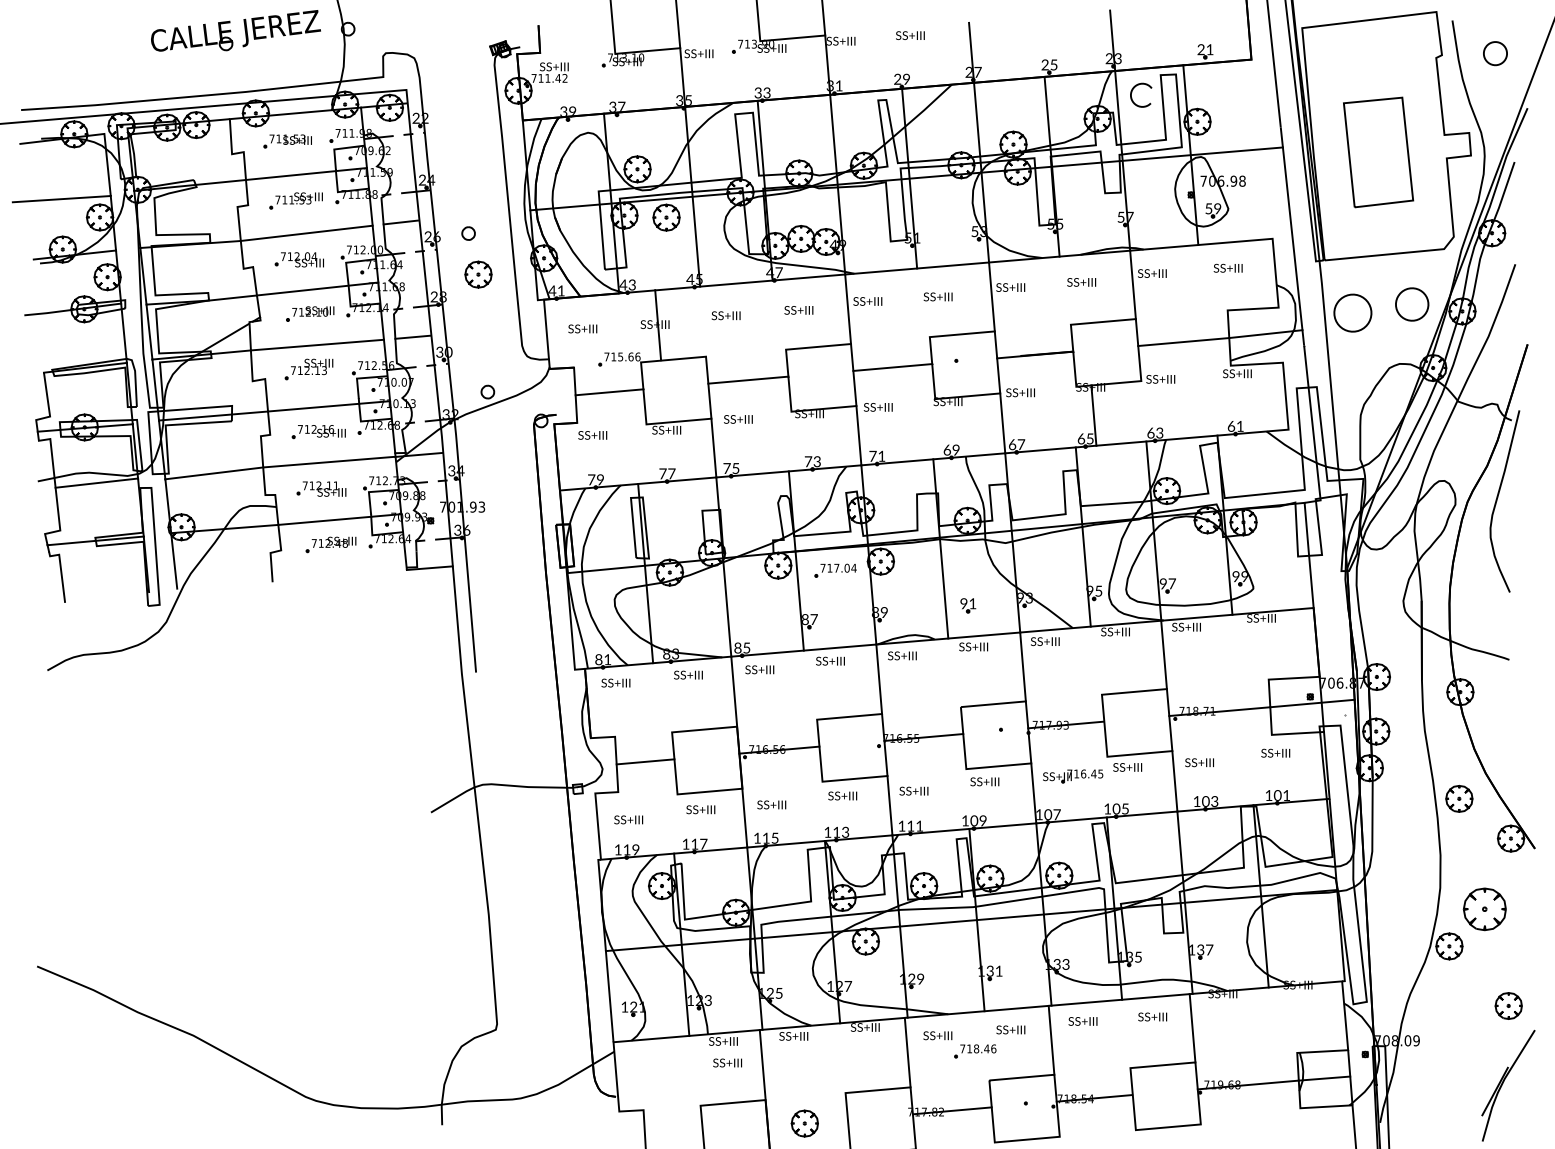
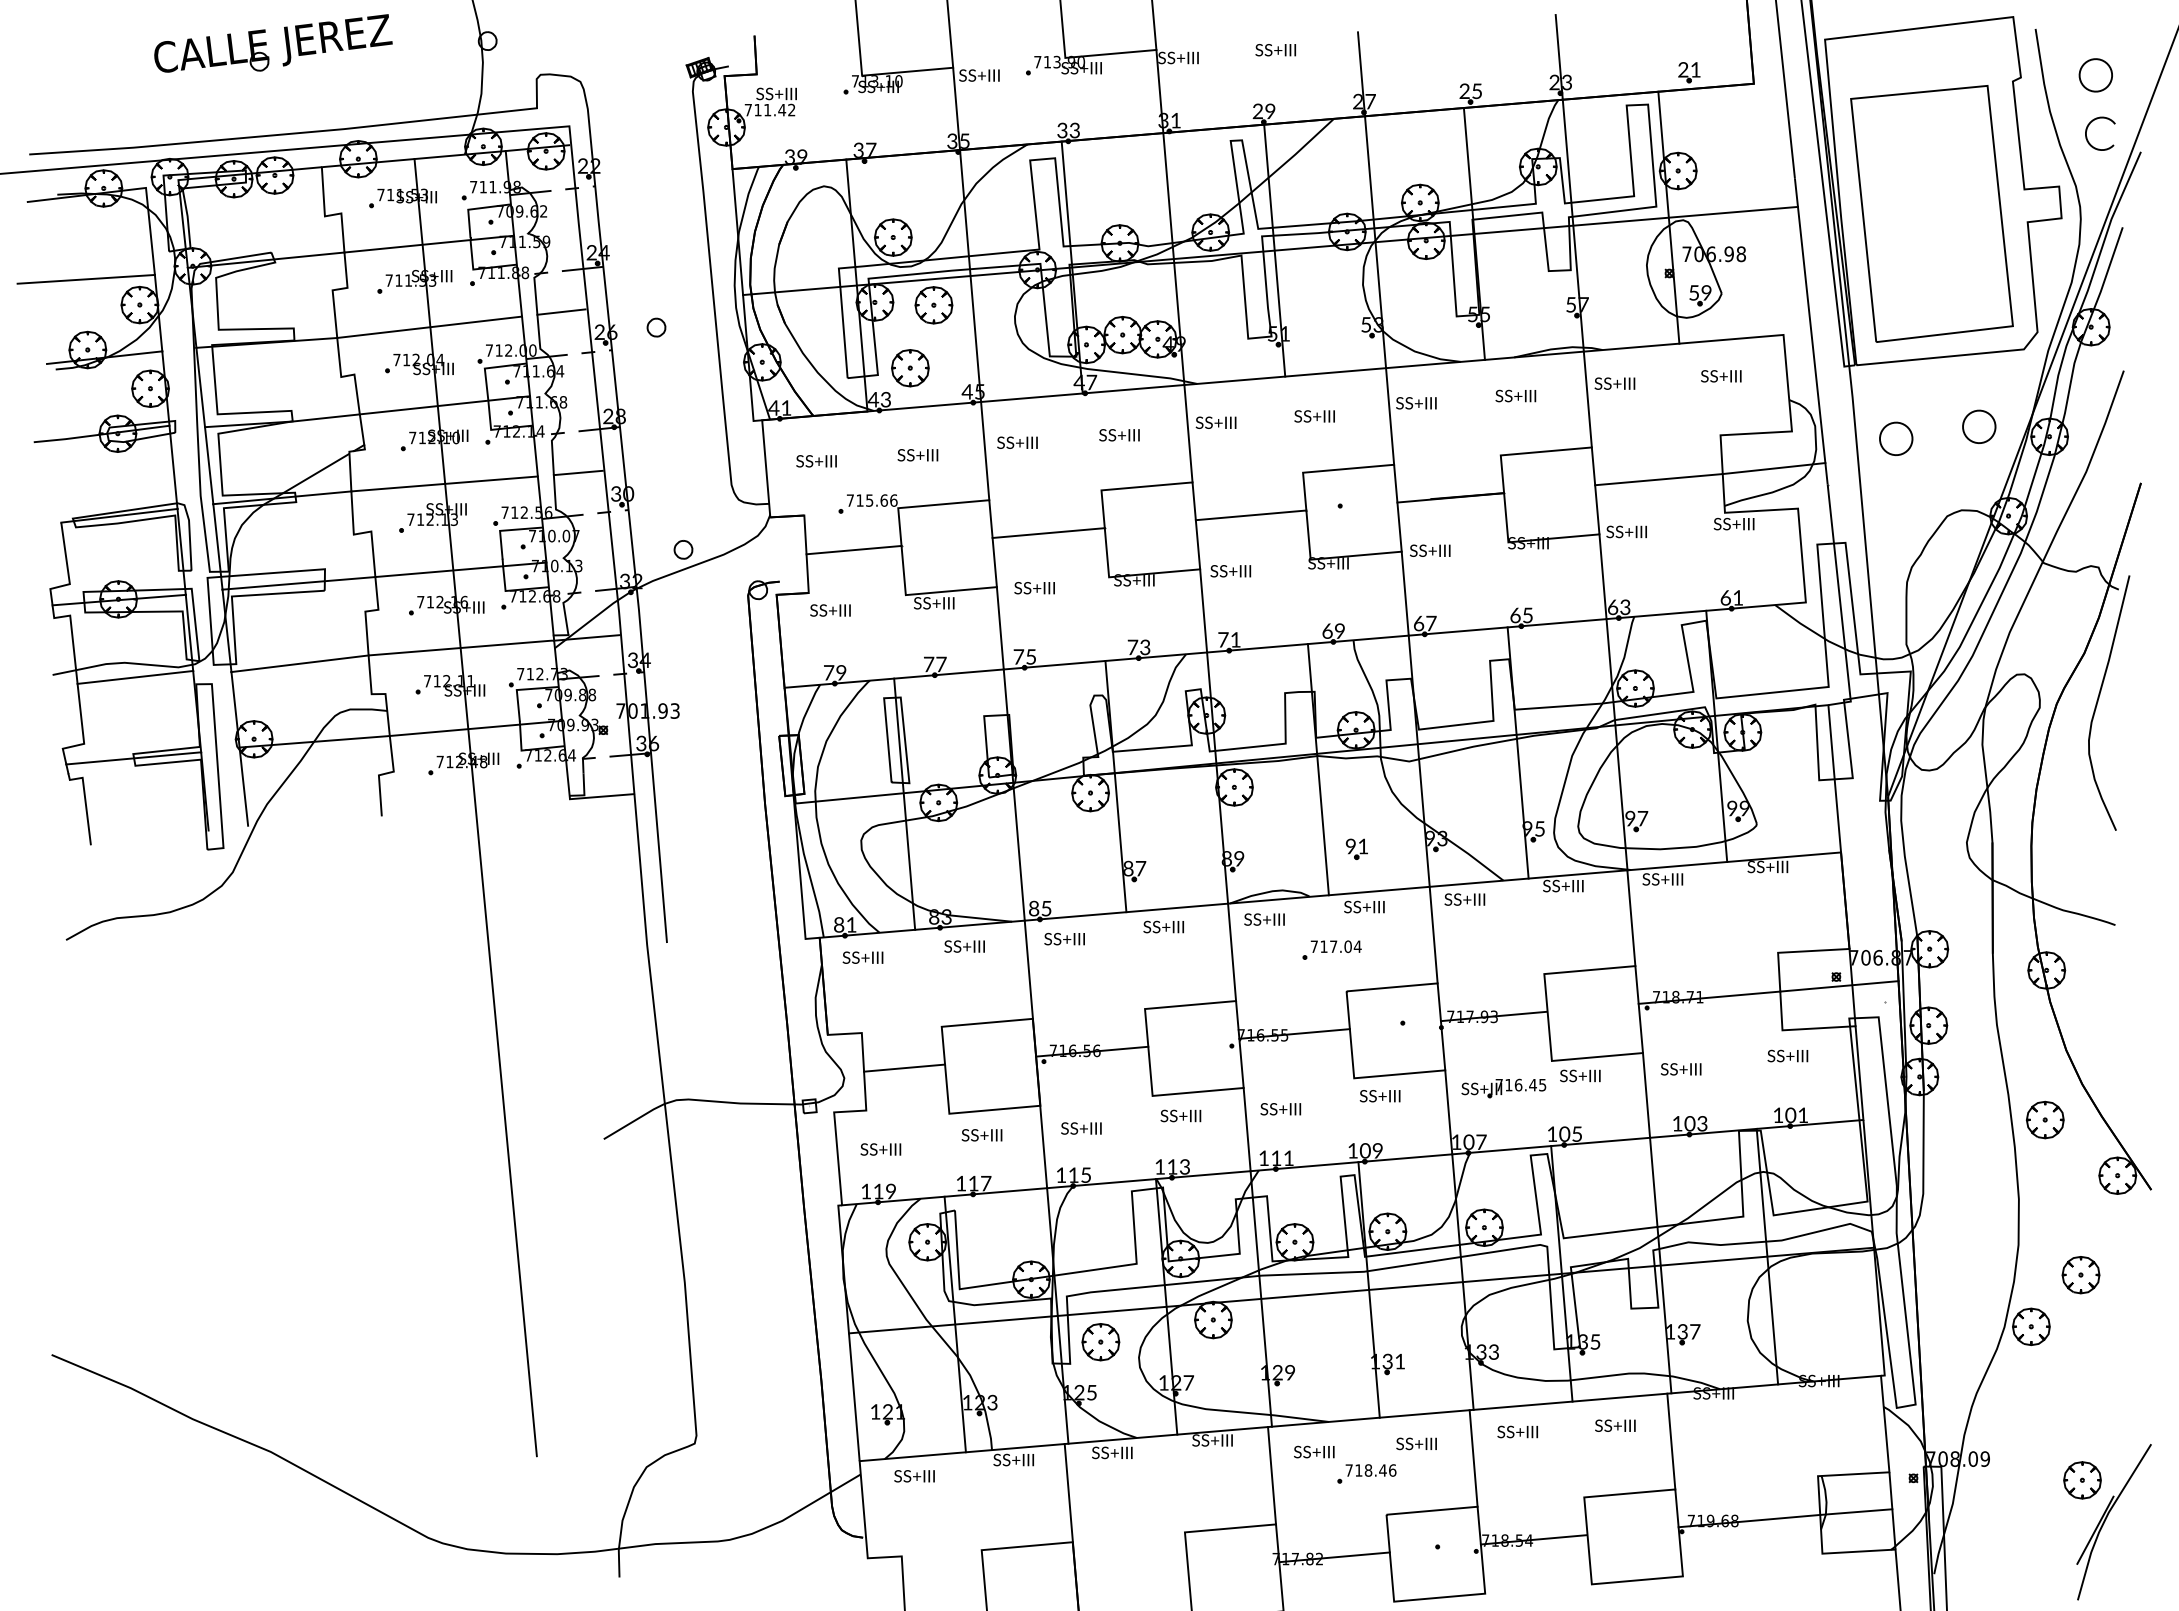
part: (231, 30) -> (266, 43), moved
curve: (1132, 92) -> (2087, 130), moved
part: (1378, 152) -> (1931, 213), size x1.67
part: (478, 274) -> (910, 368), moved
part: (1412, 304) -> (1979, 426), size x0.71
part: (1353, 312) -> (1896, 438), size x0.62
line: (658, 324) -> (985, 450), moved
line: (1093, 415) -> (1602, 576), moved
part: (835, 570) -> (1331, 949), moved
line: (339, 575) -> (475, 807), added
part: (1484, 909) -> (2080, 1275), size x0.62
part: (1508, 1006) -> (2082, 1480), moved
text: (727, 1063) -> (914, 1476), moved
part: (804, 1123) -> (1100, 1342), moved

